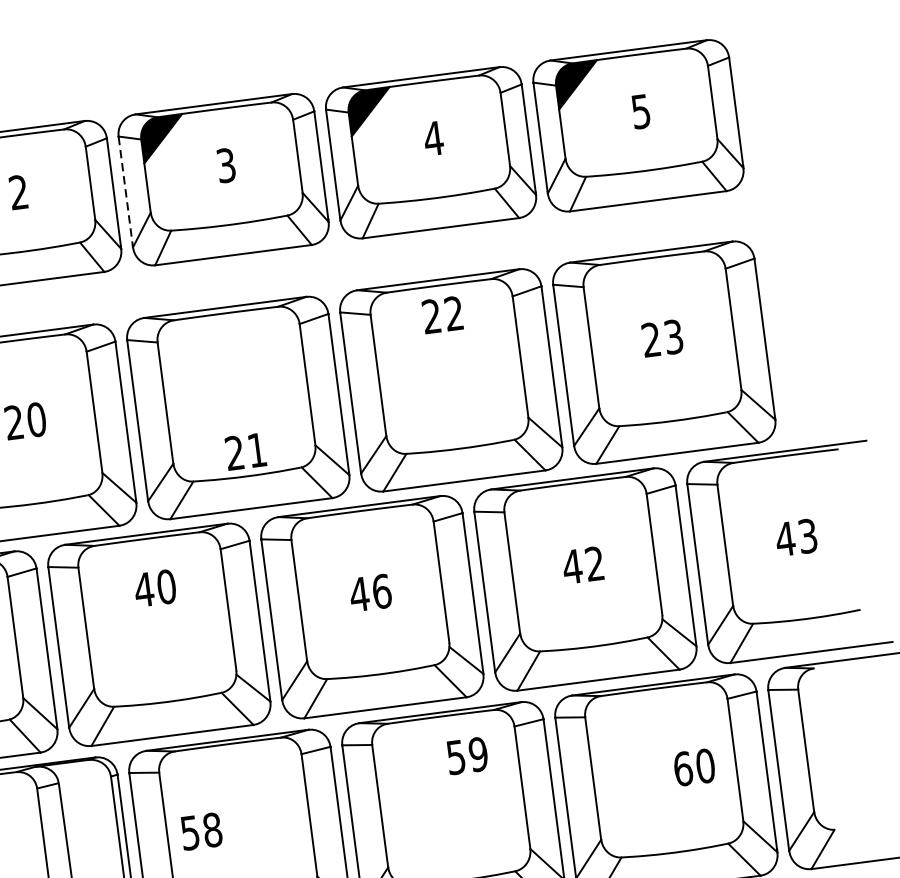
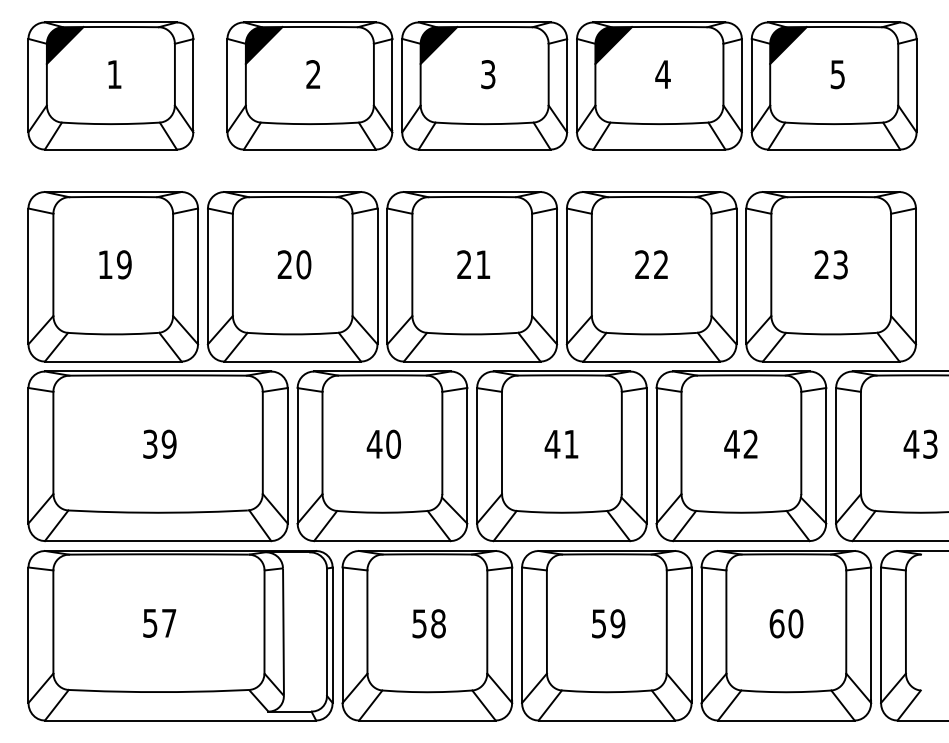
line: (126, 191) -> (402, 85), dashed -> solid
text: (442, 314) -> (651, 264), moved
text: (245, 451) -> (473, 264), moved
text: (154, 587) -> (383, 443), moved
text: (381, 590) -> (571, 443), 46 -> 41
text: (467, 755) -> (608, 623), moved
text: (694, 767) -> (786, 623), moved
text: (200, 831) -> (428, 623), moved

